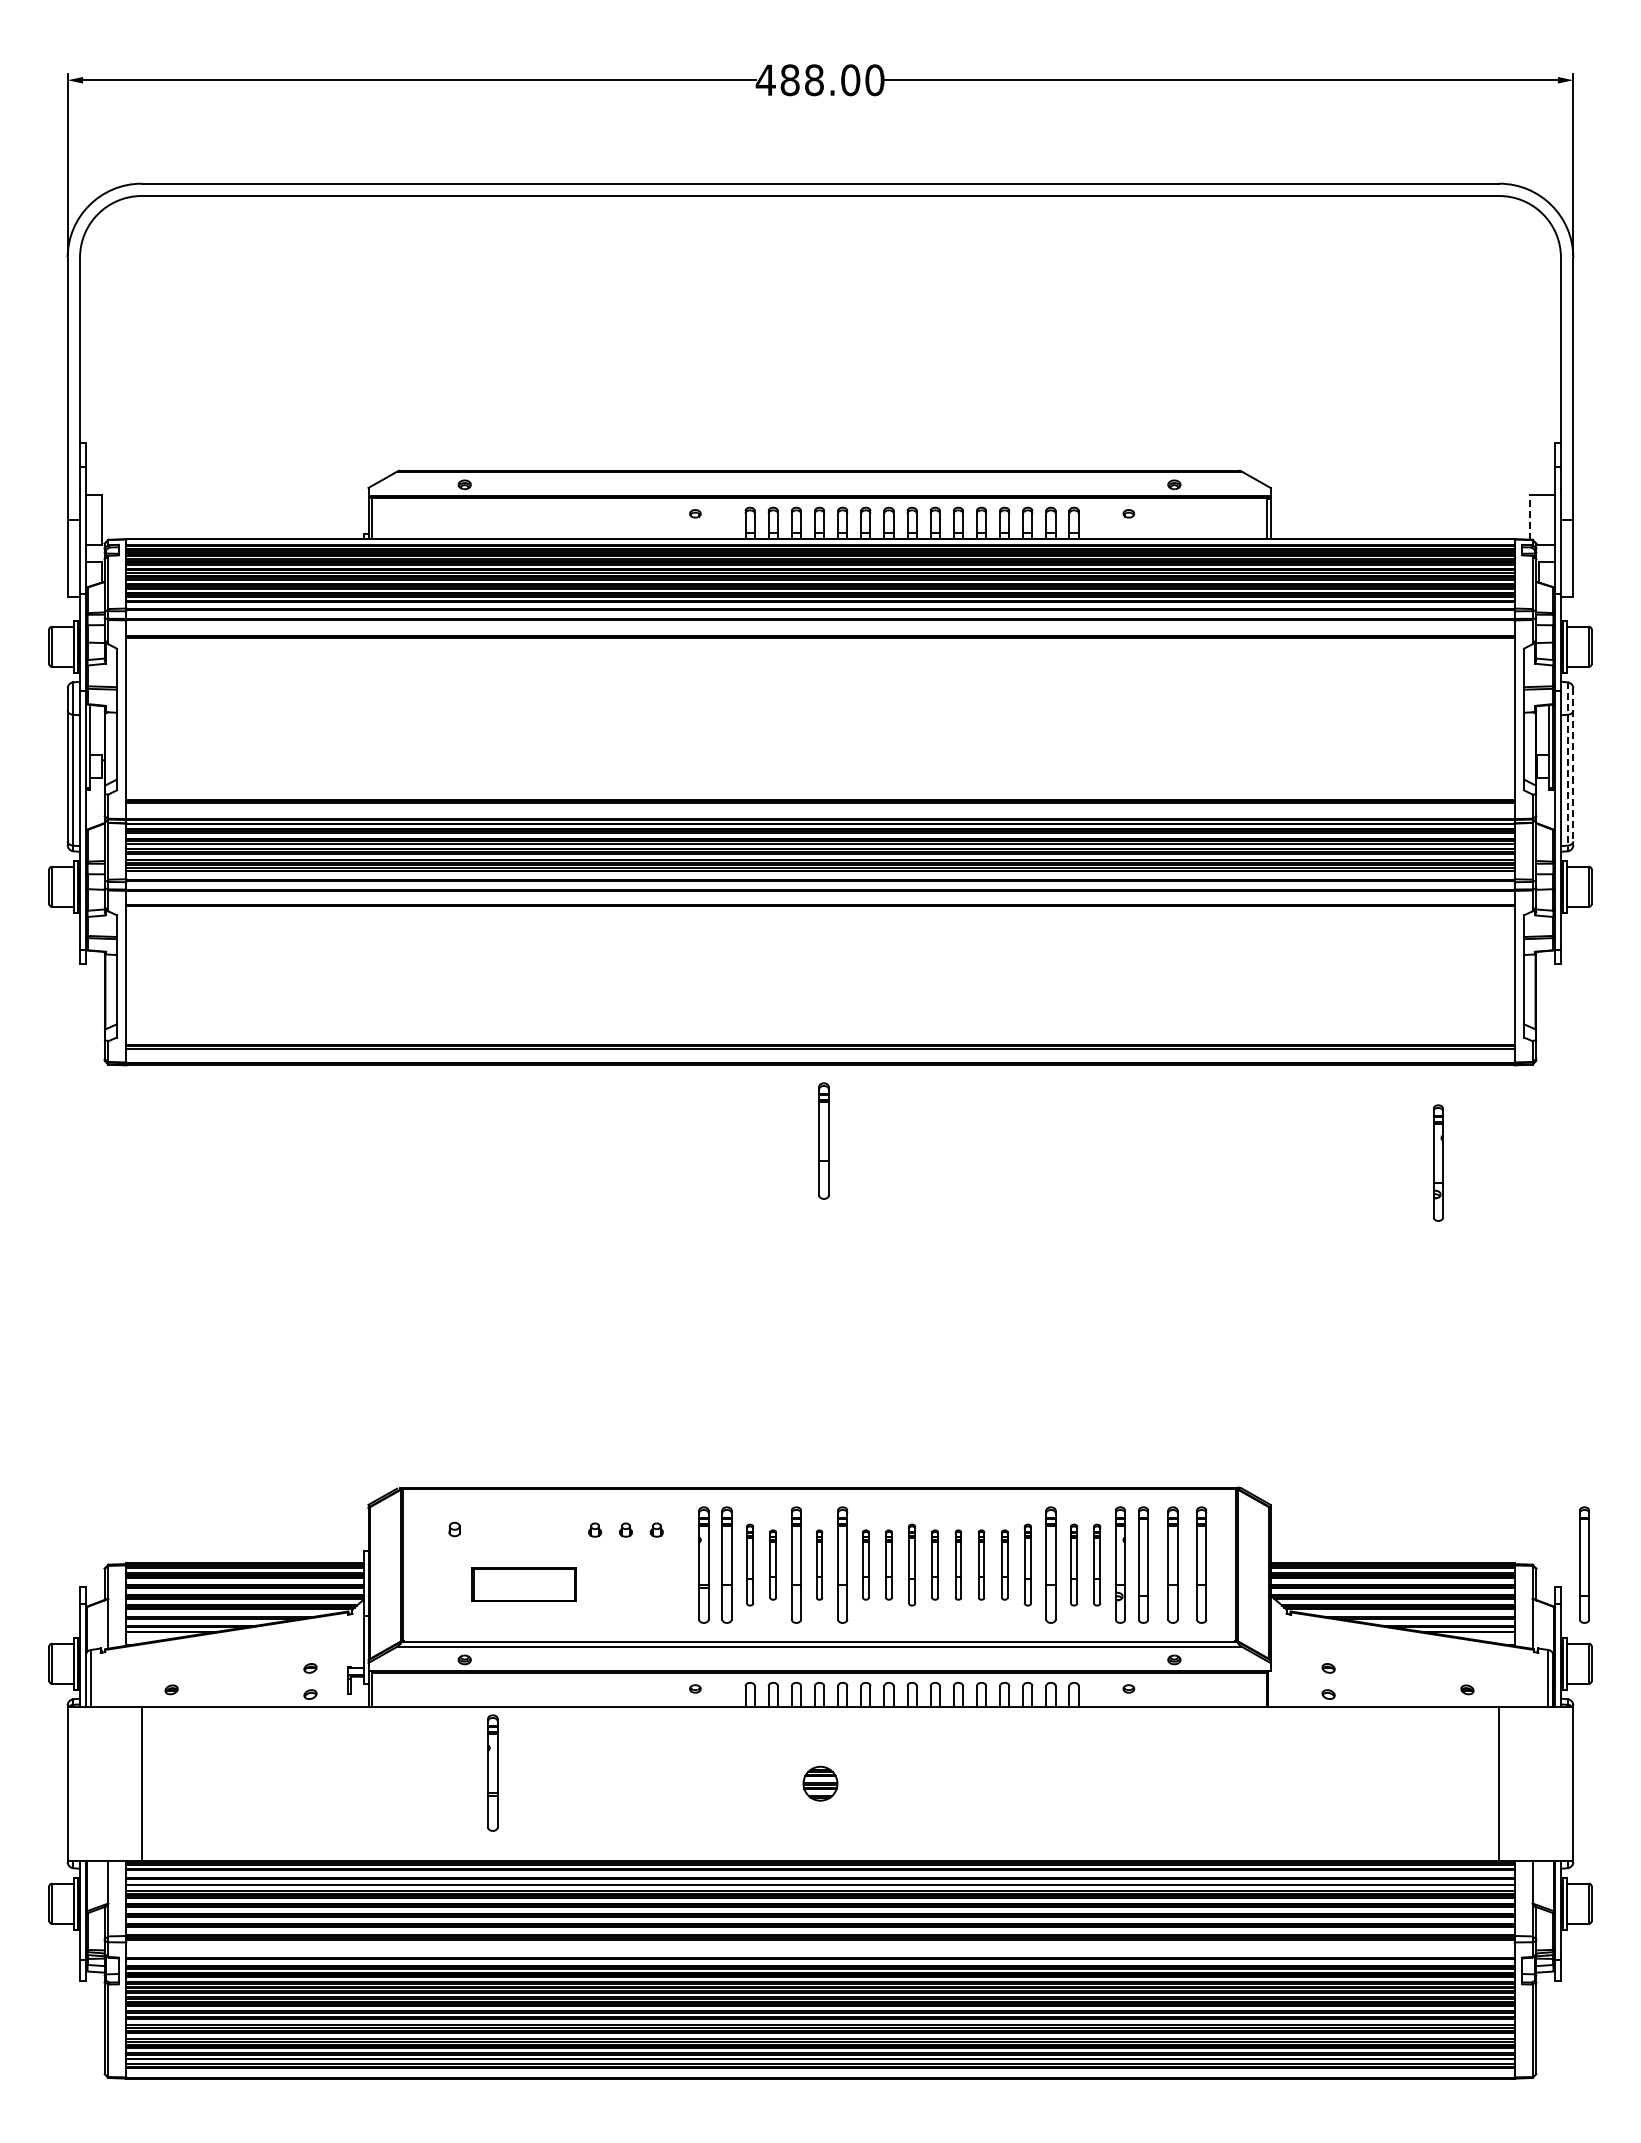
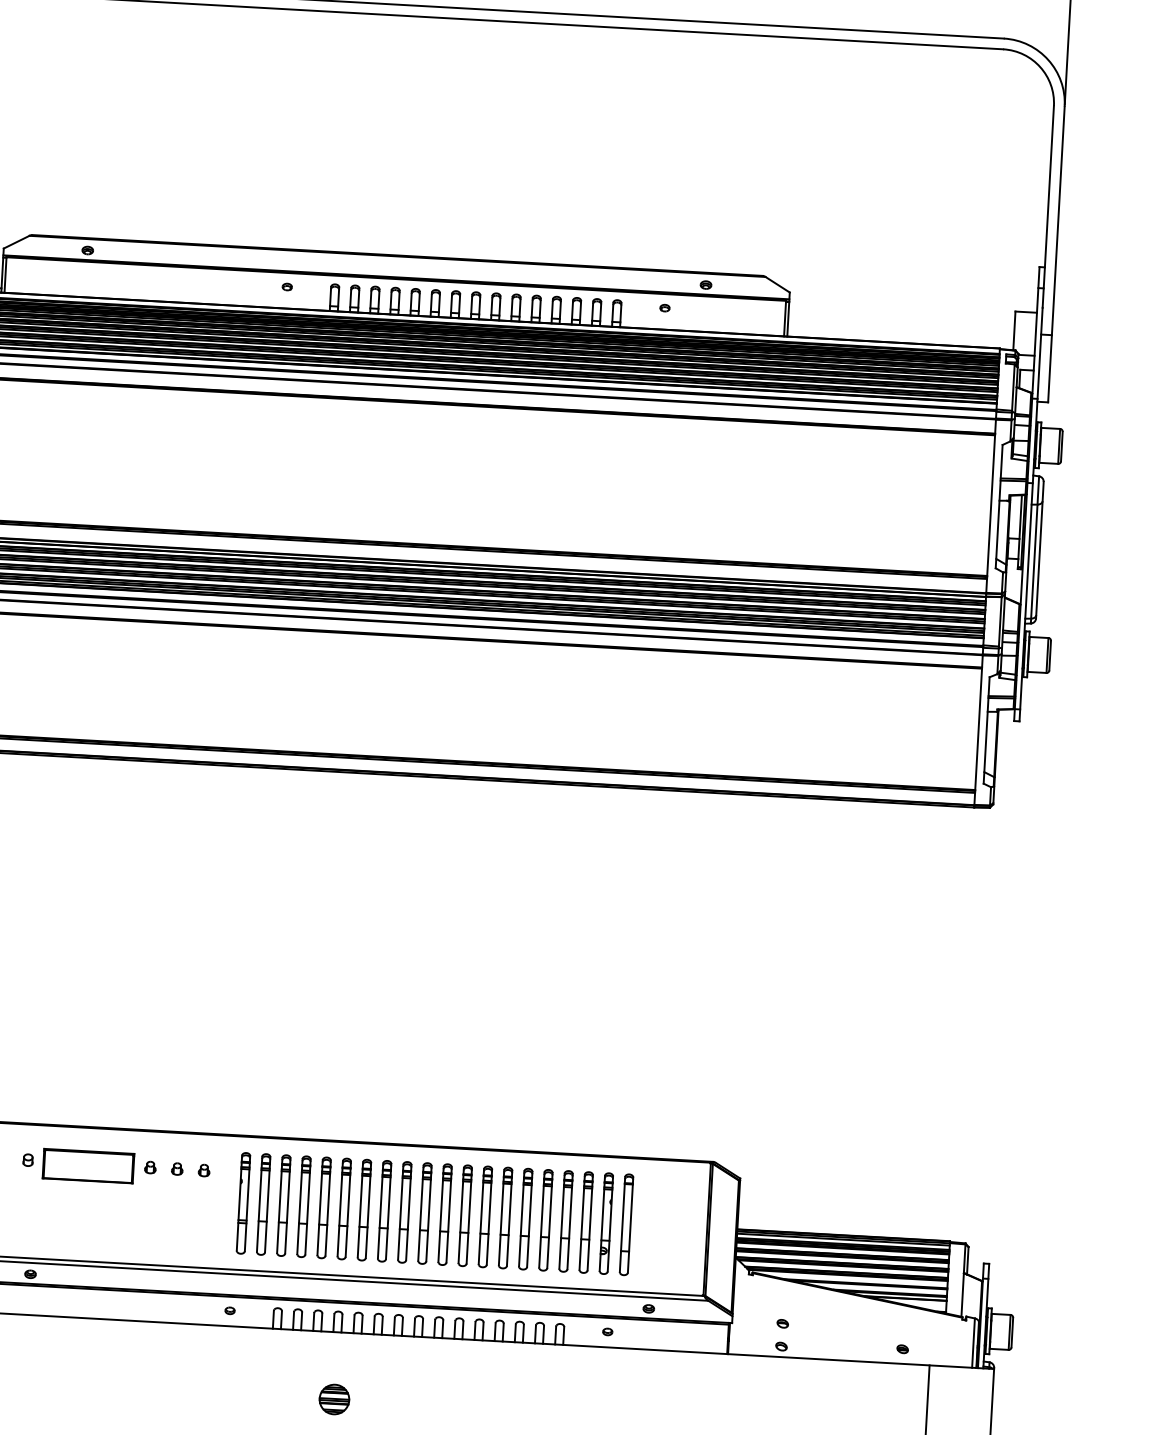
line: (1530, 517) -> (1014, 330), dashed -> solid
line: (1567, 767) -> (1034, 550), dashed -> solid
line: (1573, 767) -> (1040, 550), dashed -> solid
part: (823, 1140) -> (368, 839), removed
part: (1438, 1162) -> (903, 888), removed
part: (749, 1564) -> (283, 1205), size x1.43
part: (772, 1564) -> (303, 1206), size x1.67
part: (819, 1564) -> (344, 1208), size x1.67
part: (865, 1564) -> (384, 1210), size x1.67
part: (888, 1564) -> (404, 1211), size x1.67
part: (911, 1564) -> (424, 1212), size x1.43
part: (934, 1564) -> (444, 1214), size x1.67
part: (958, 1564) -> (465, 1215), size x1.67
part: (981, 1564) -> (485, 1216), size x1.67
part: (1004, 1564) -> (505, 1217), size x1.67
part: (1027, 1564) -> (525, 1218), size x1.43
part: (1073, 1564) -> (565, 1220), size x1.43
part: (1096, 1564) -> (585, 1221), size x1.43
part: (1172, 1564) -> (651, 1225), removed
part: (1201, 1564) -> (677, 1227), removed
part: (1584, 1564) -> (1010, 1245), removed
part: (523, 1584) -> (87, 1166), moved
part: (492, 1772) -> (49, 1373), removed

